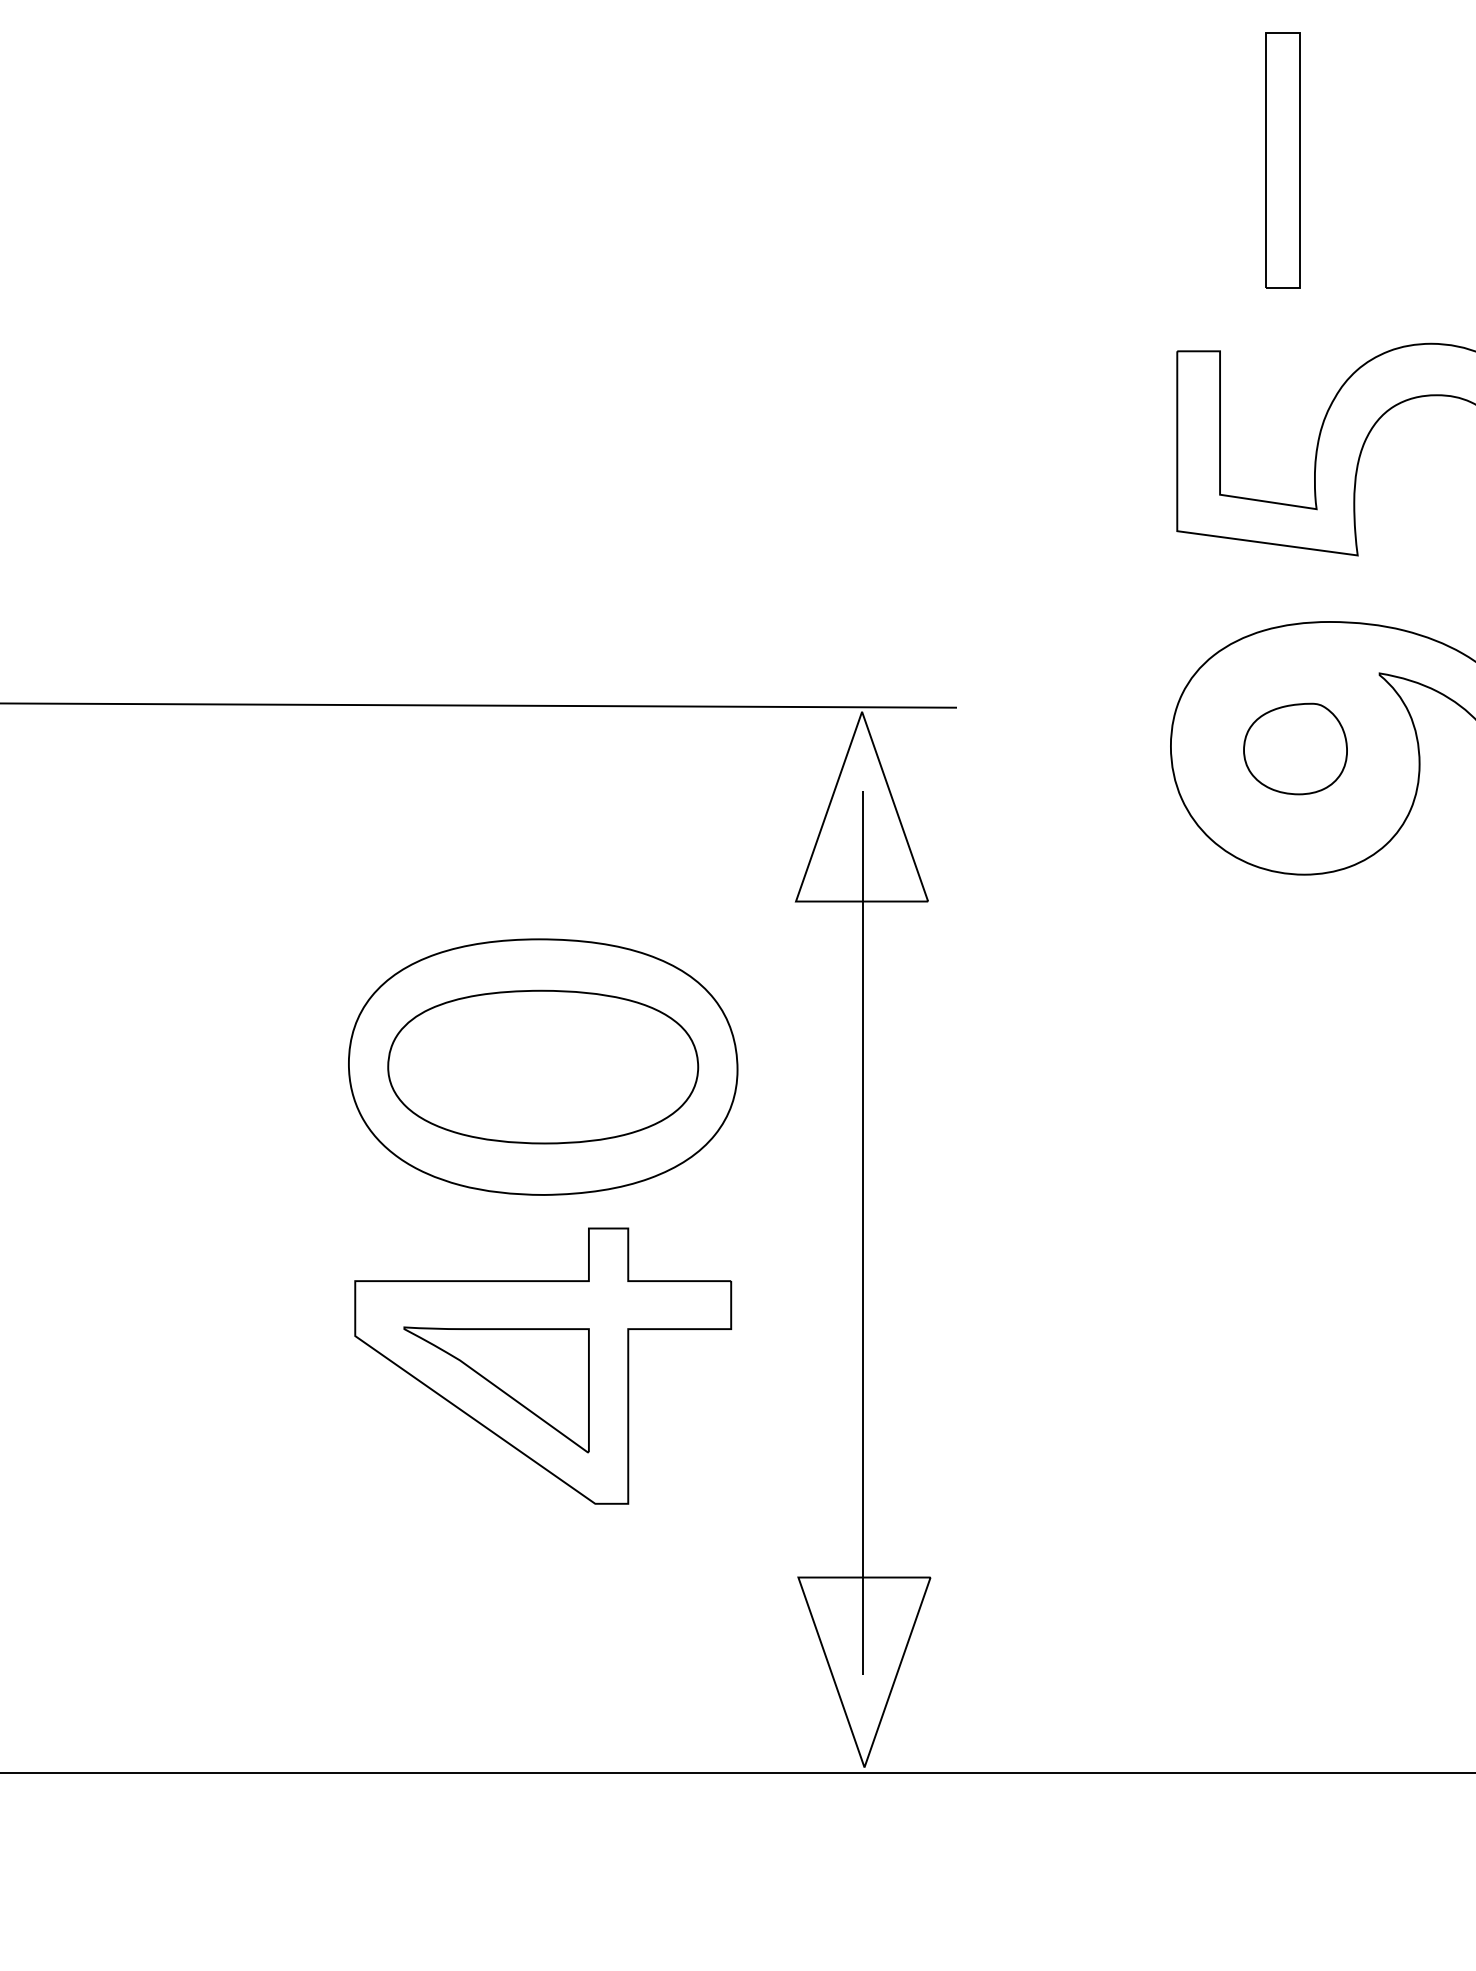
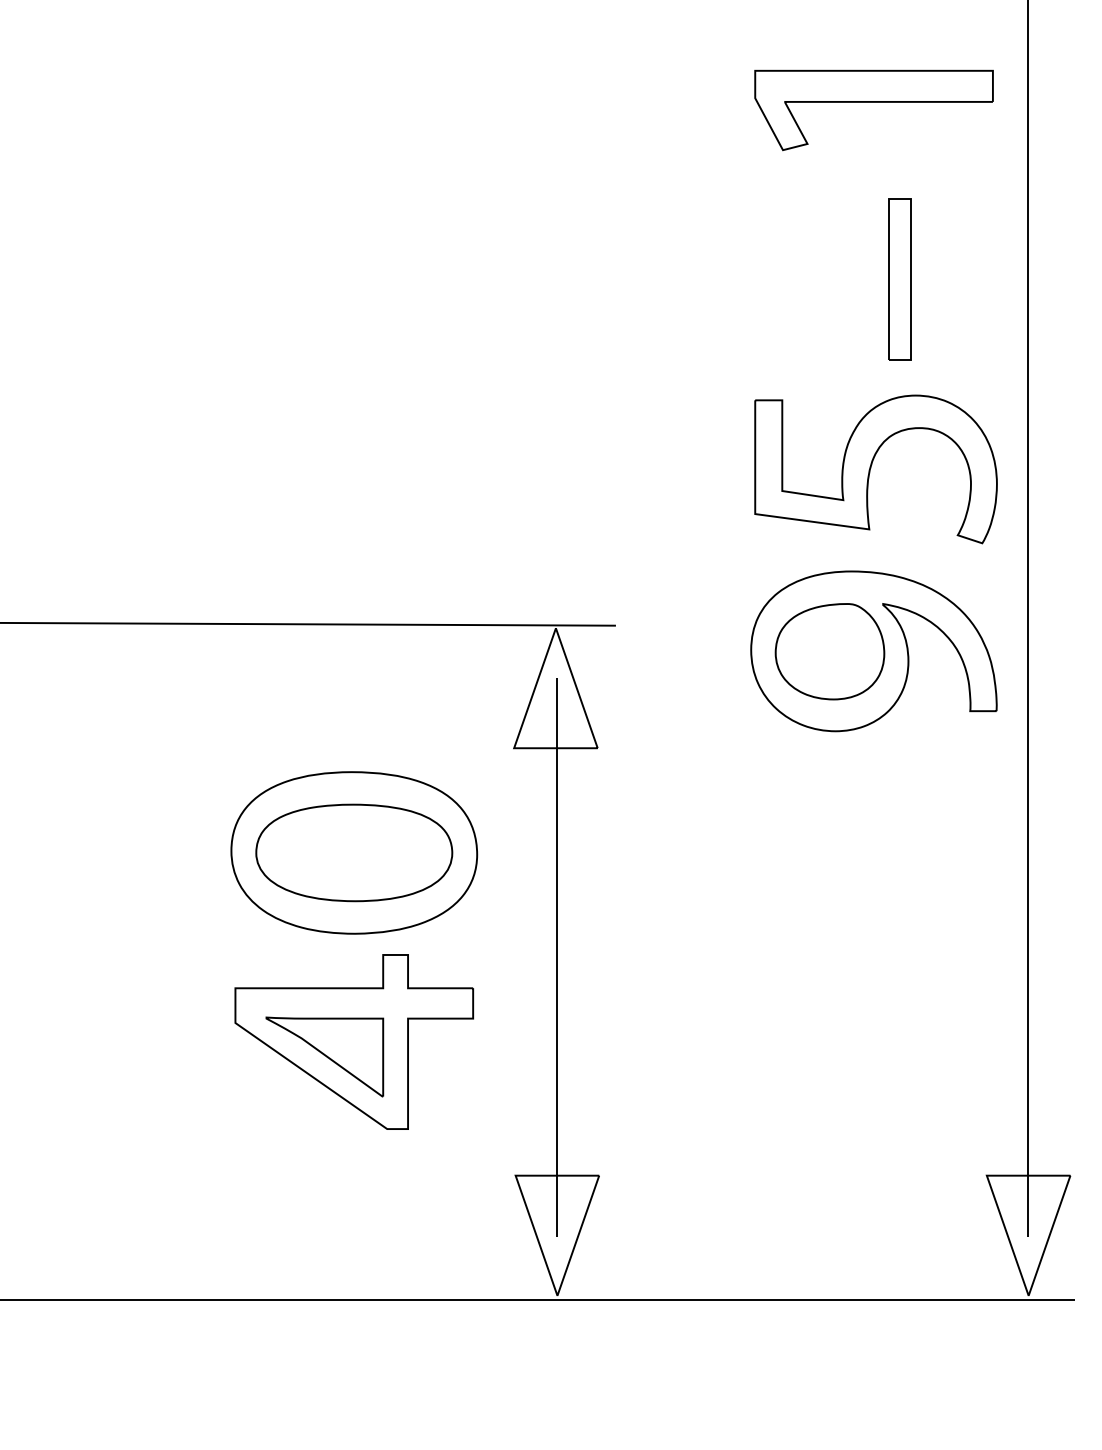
part: (1282, 160) -> (899, 279), moved
part: (1294, 748) -> (829, 651), size x1.67

